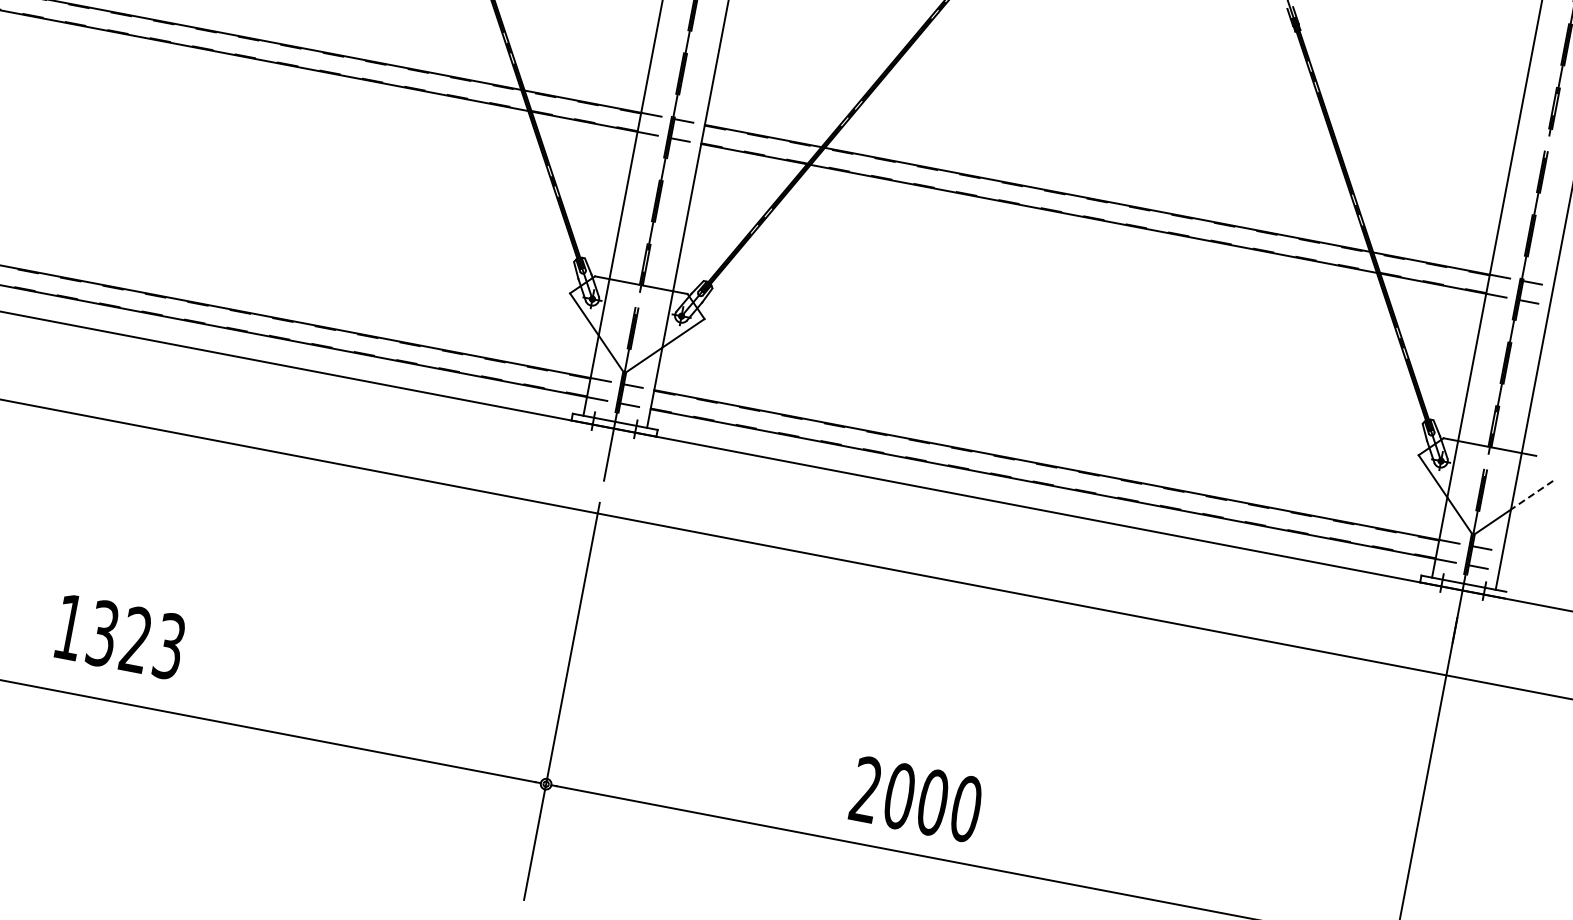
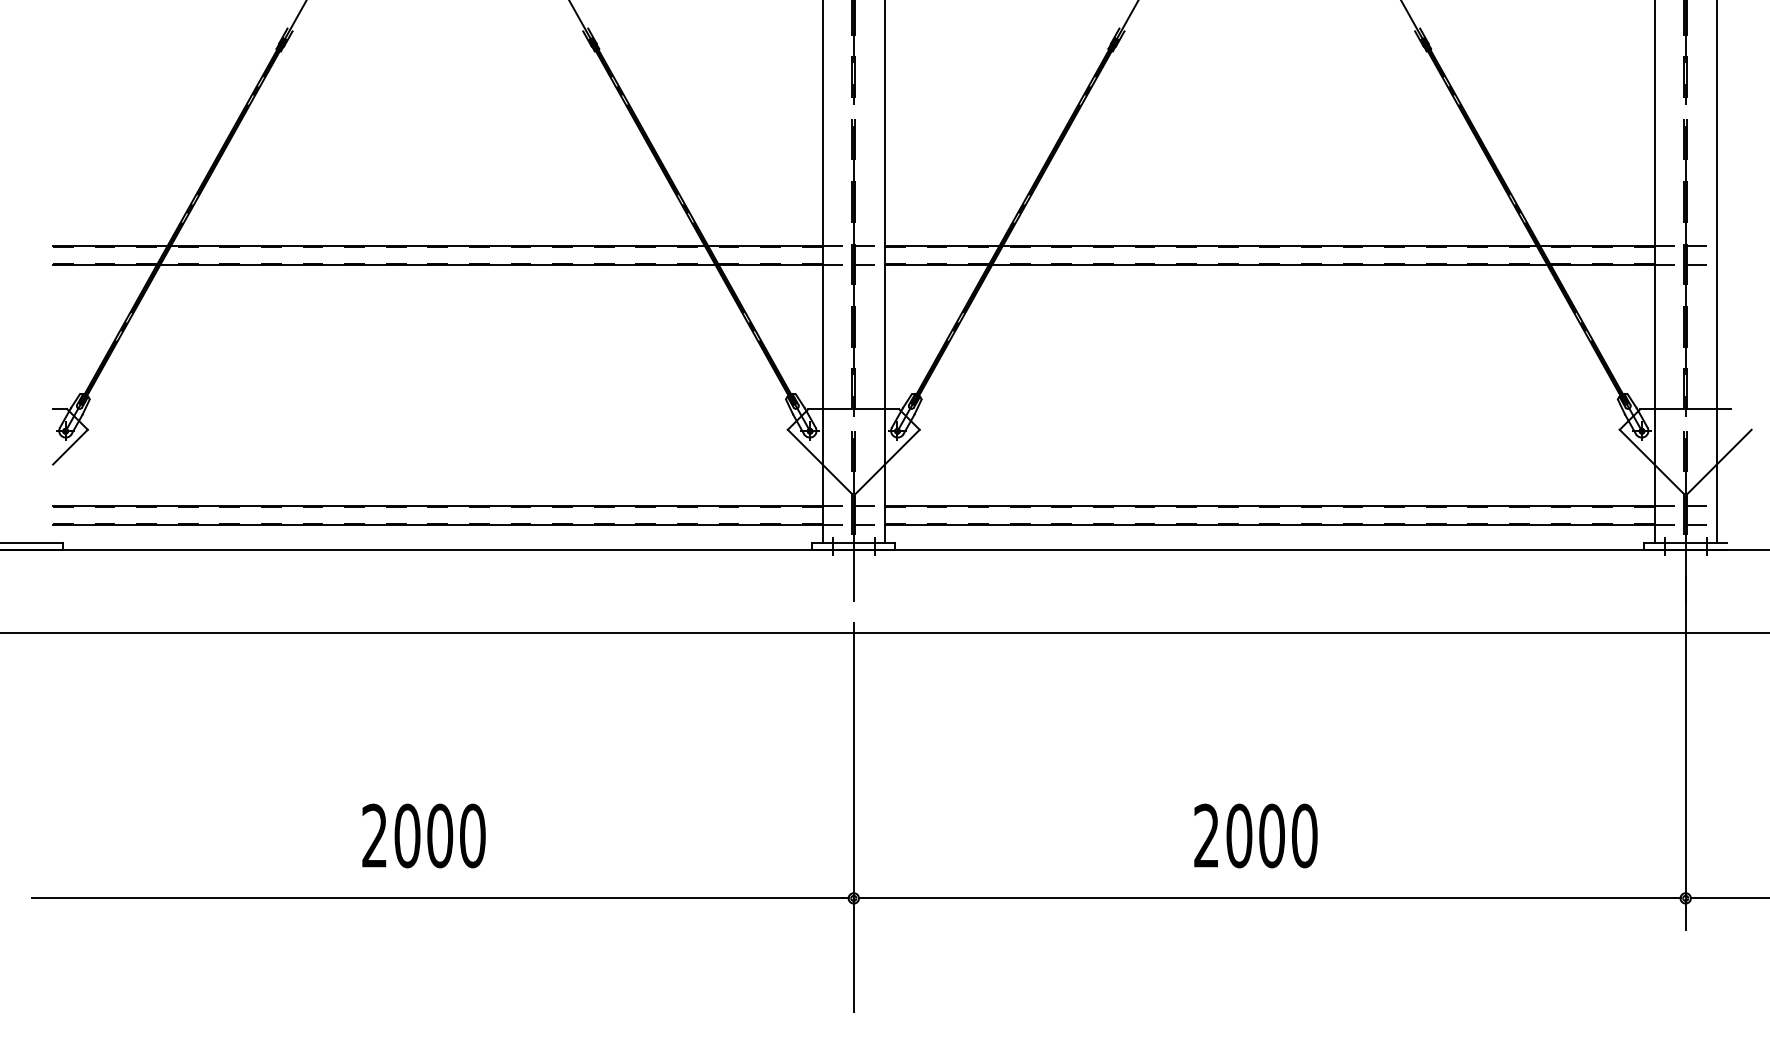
line: (1532, 495) -> (1734, 447), dashed -> solid
text: (119, 636) -> (423, 835), 1323 -> 2000
text: (916, 798) -> (1255, 835), moved

